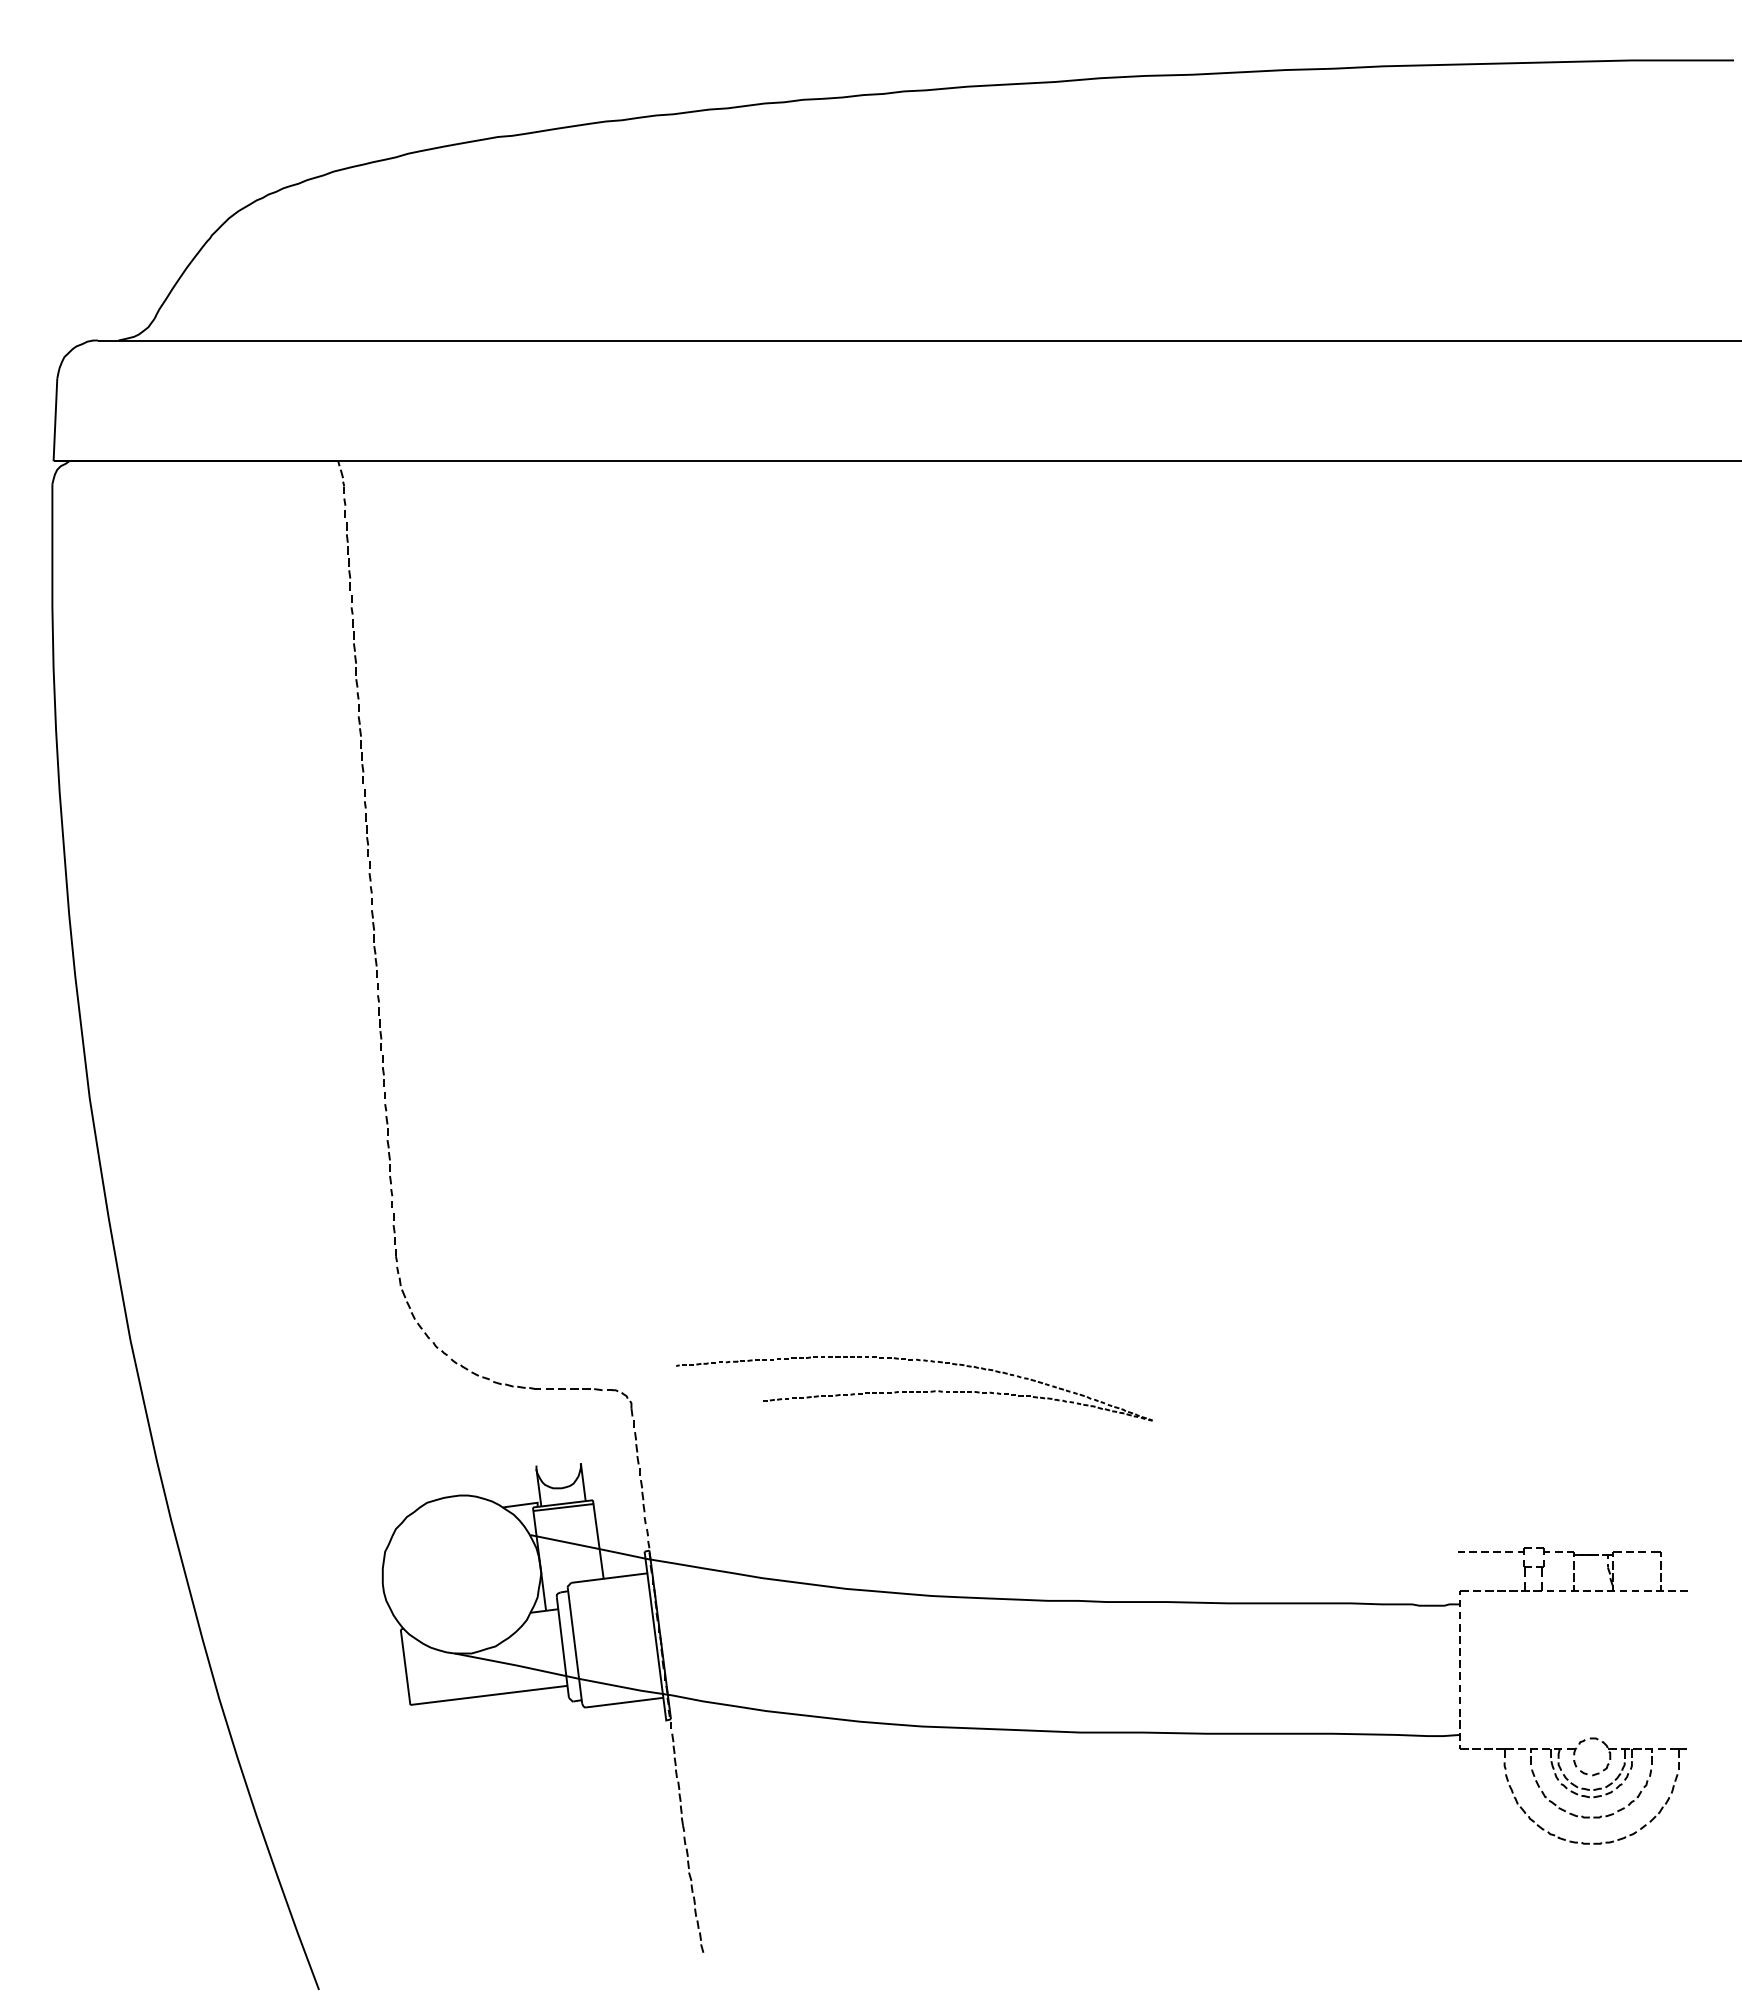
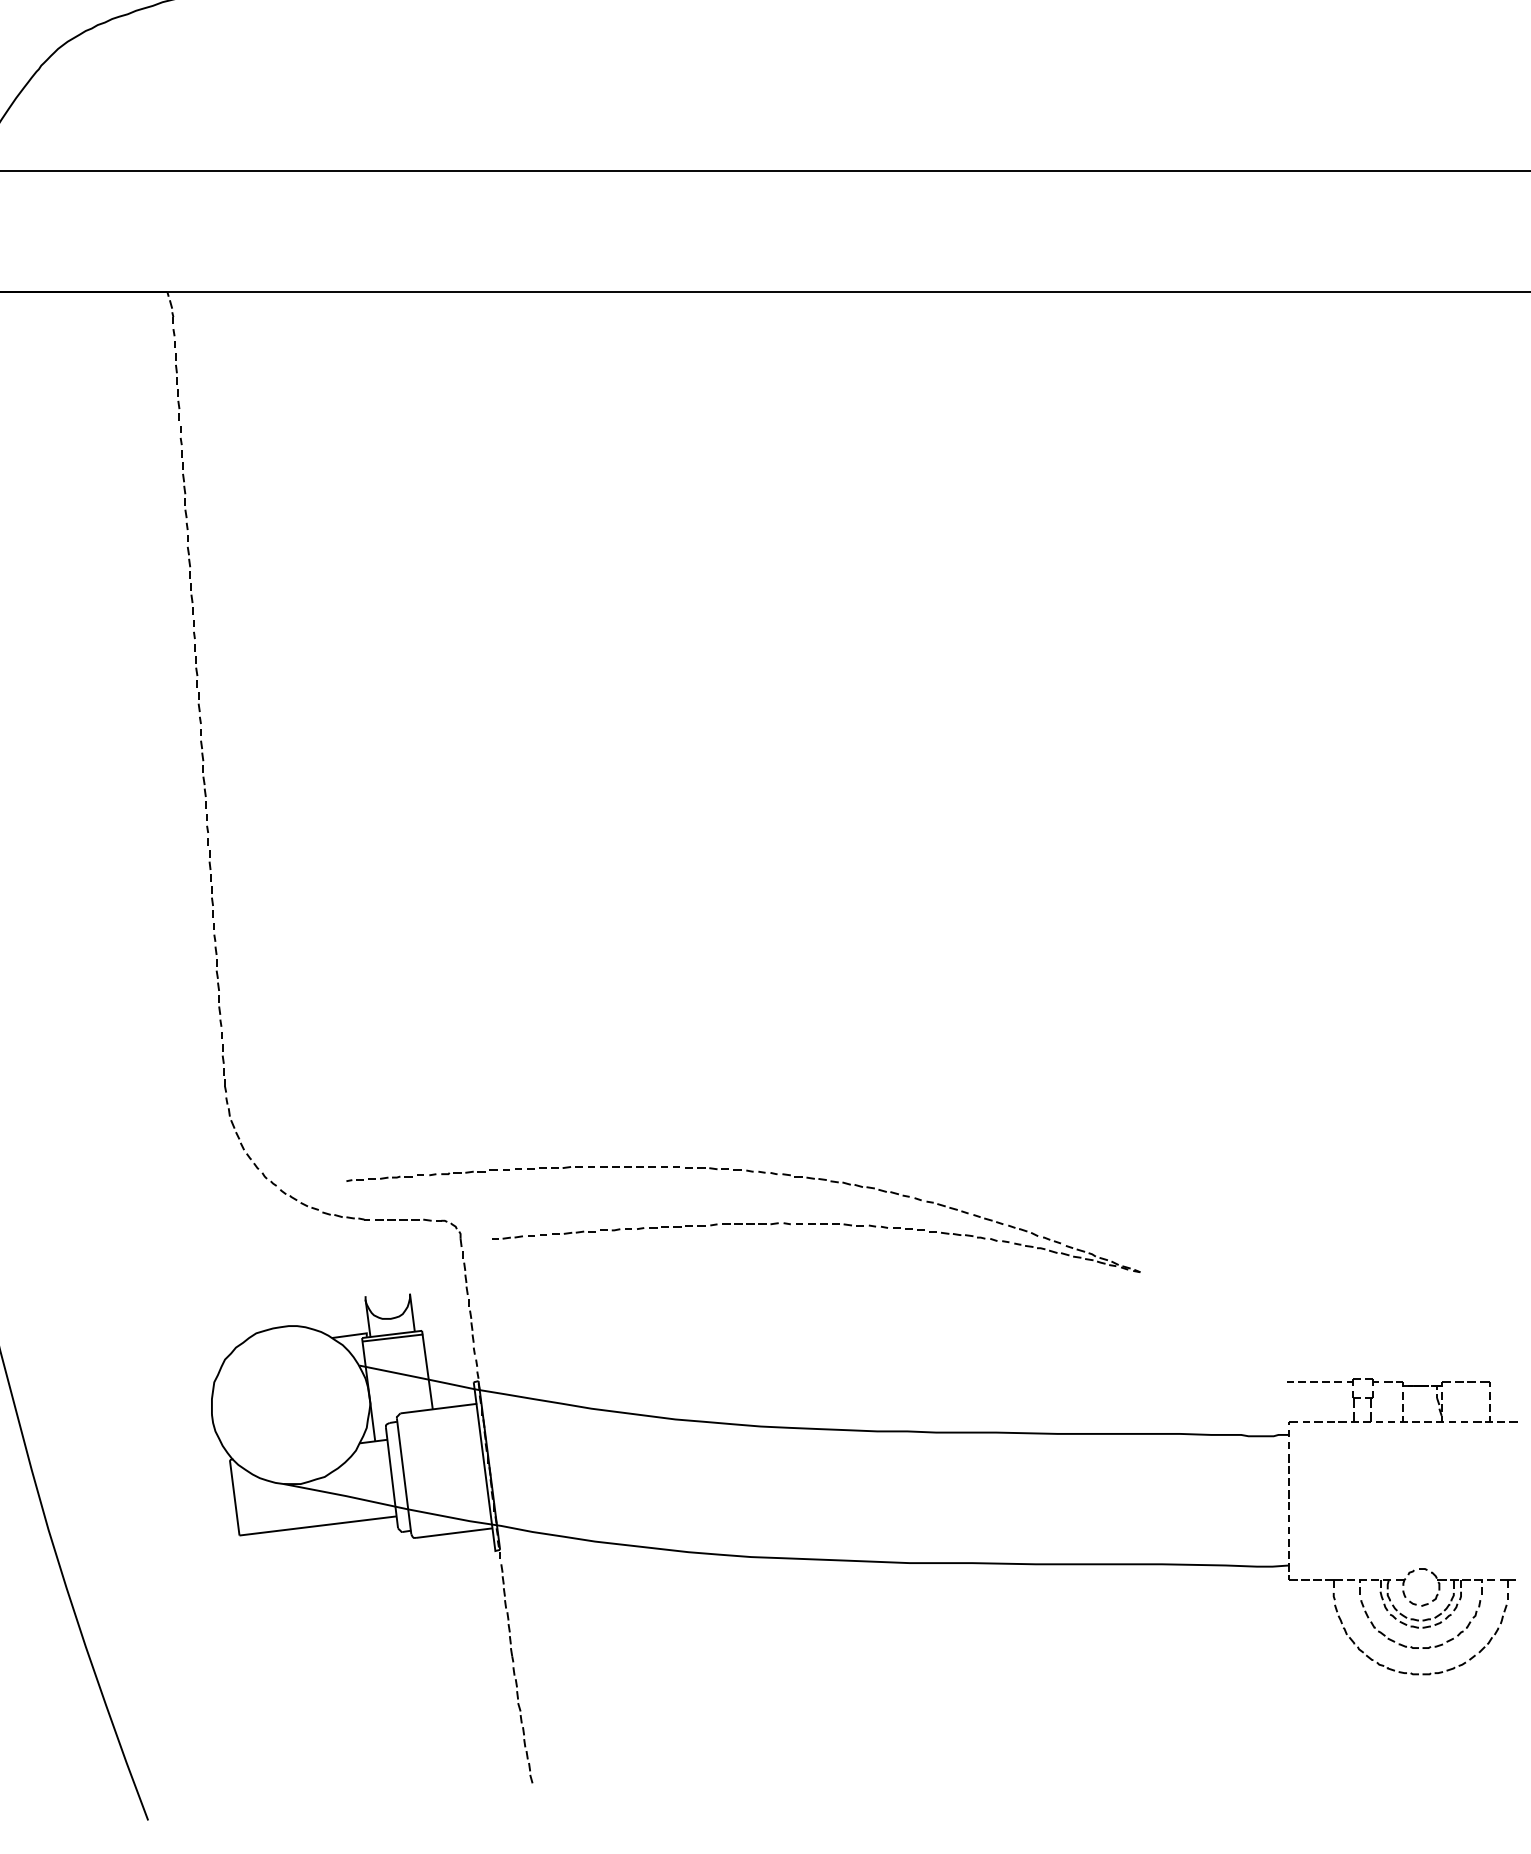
part: (914, 1388) -> (743, 1219), size x1.67

